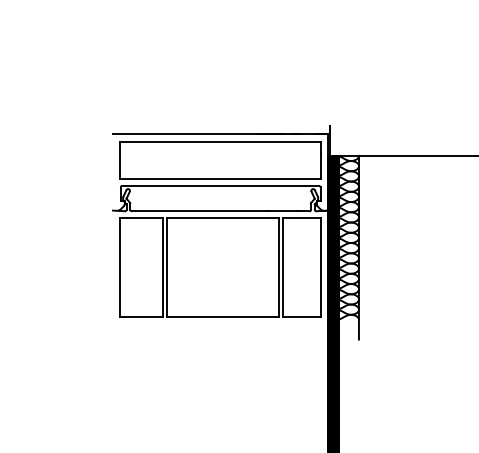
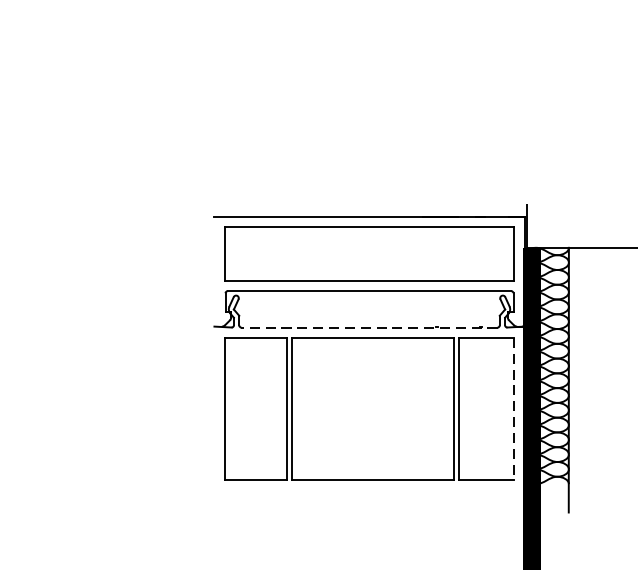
line: (220, 211) -> (369, 327), solid -> dashed
line: (321, 268) -> (514, 410), solid -> dashed

